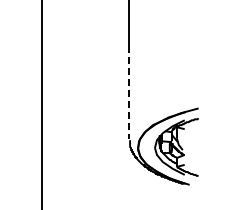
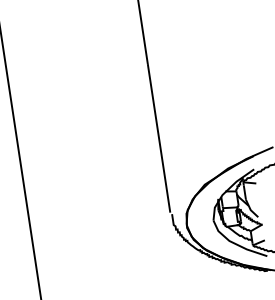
line: (129, 92) -> (159, 138), dashed -> solid

